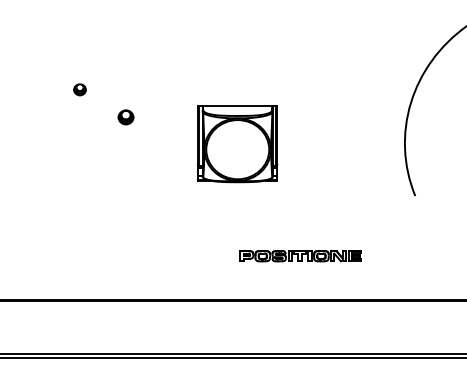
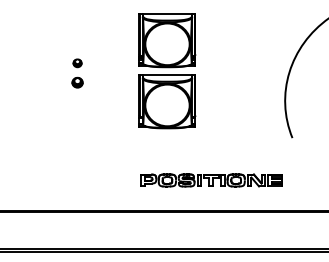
part: (237, 57) -> (167, 40), added
part: (79, 89) -> (77, 63), moved
part: (125, 117) -> (77, 82), moved
part: (300, 255) -> (211, 179), size x1.67

